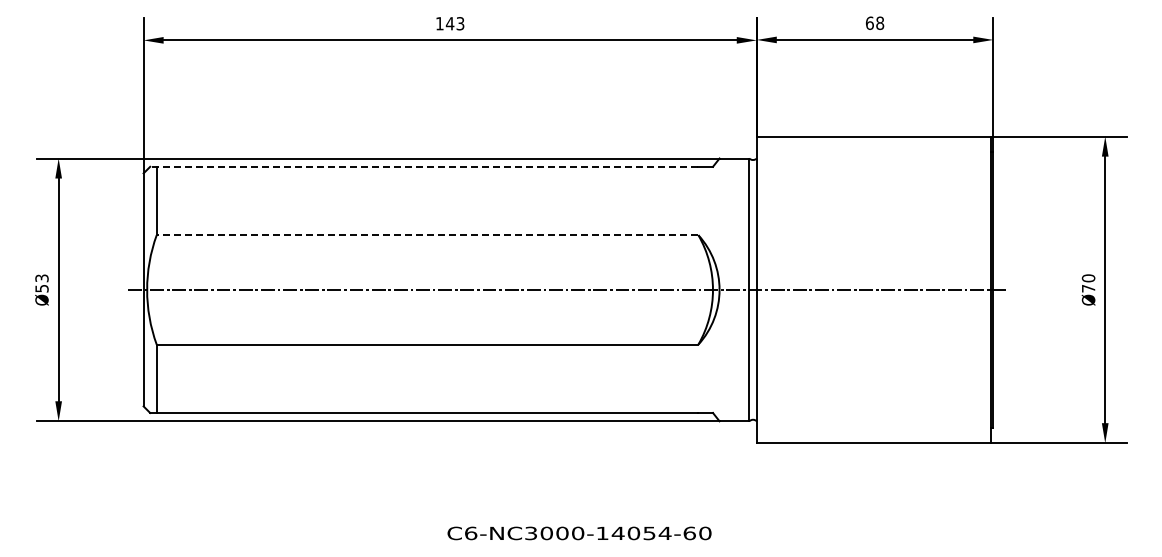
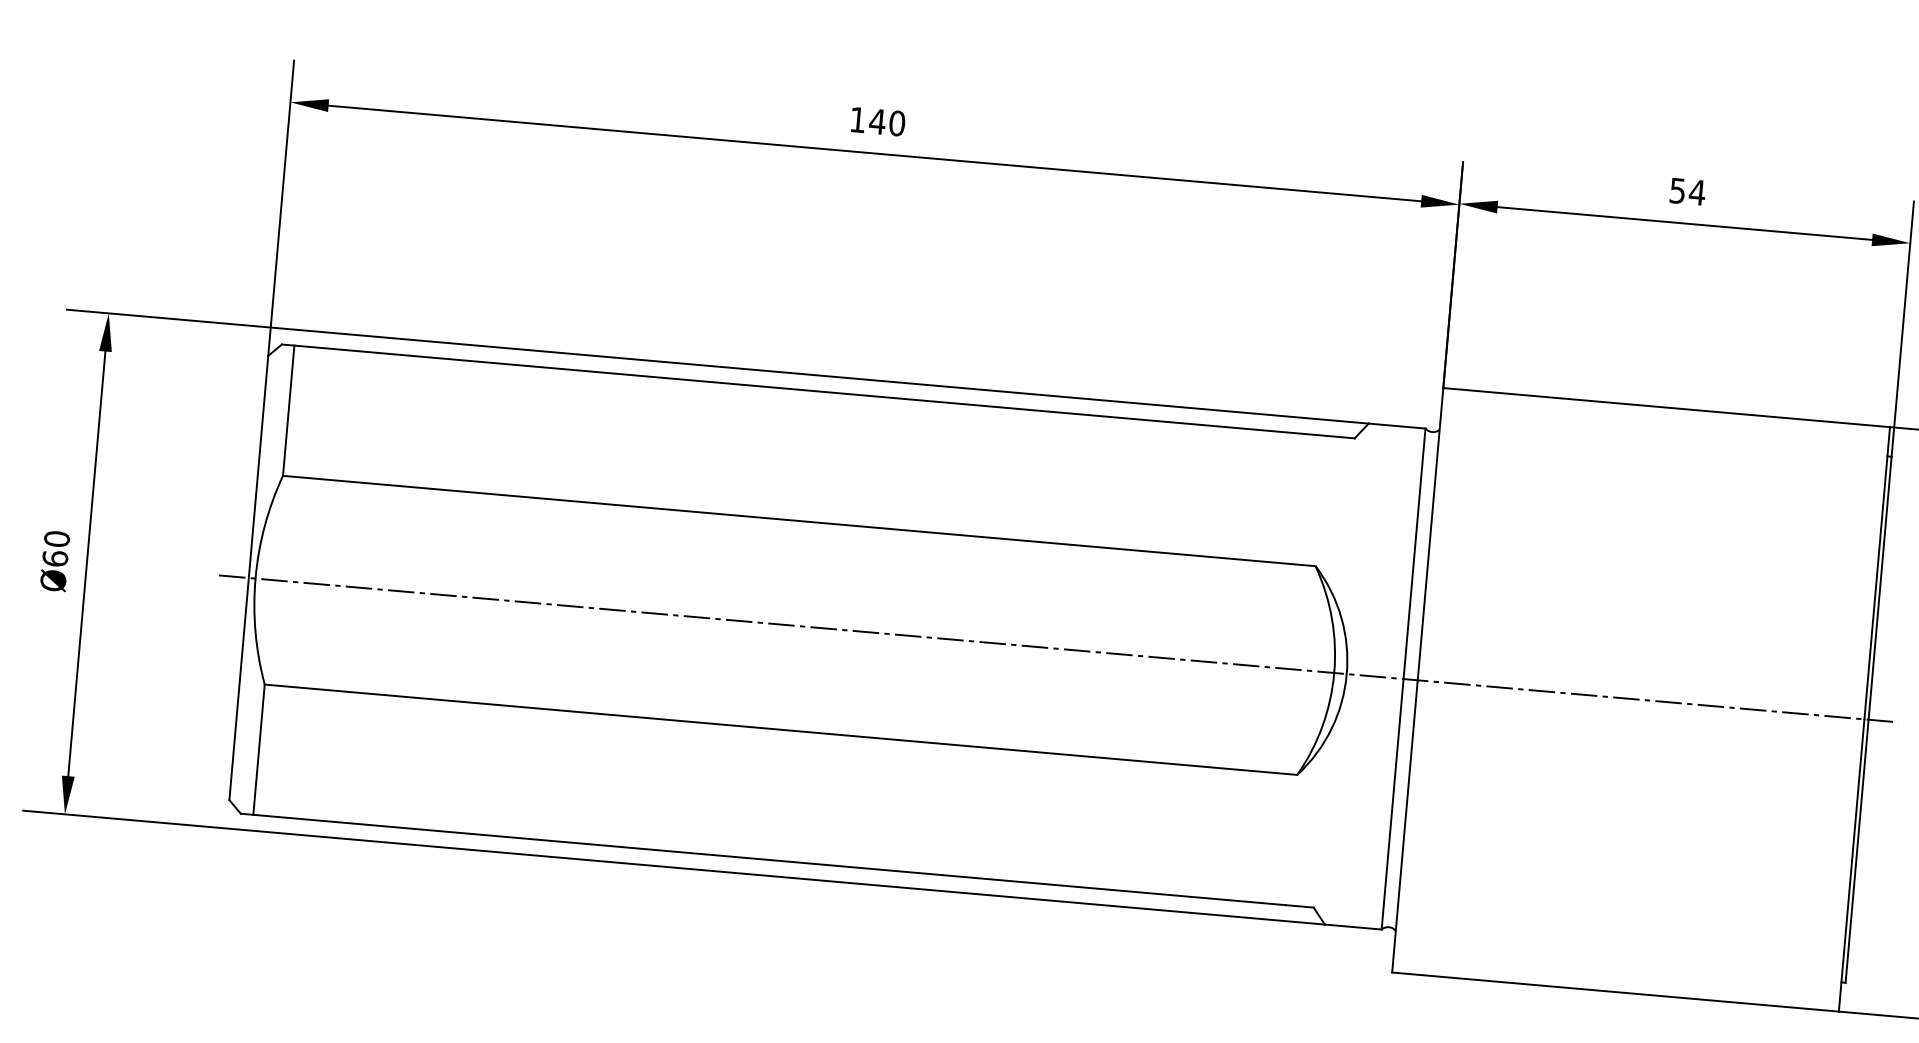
text: (460, 23) -> (897, 123), 143 -> 140
text: (874, 23) -> (1686, 192), 68 -> 54
line: (423, 166) -> (802, 389), dashed -> solid
line: (427, 235) -> (799, 521), dashed -> solid
text: (41, 283) -> (55, 548), Ø53 -> Ø60

